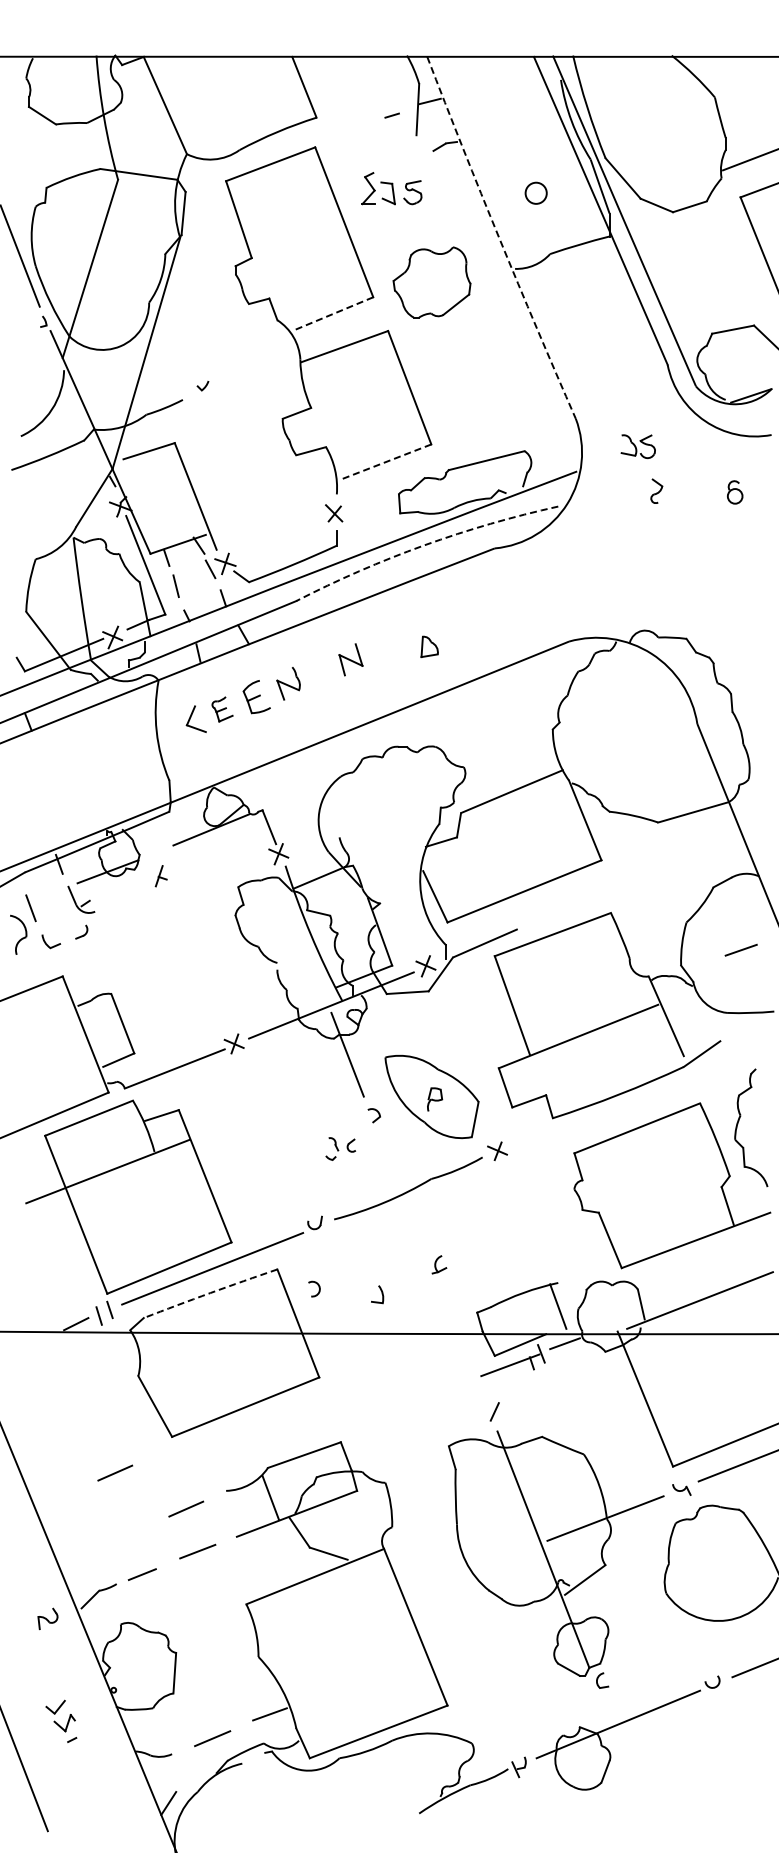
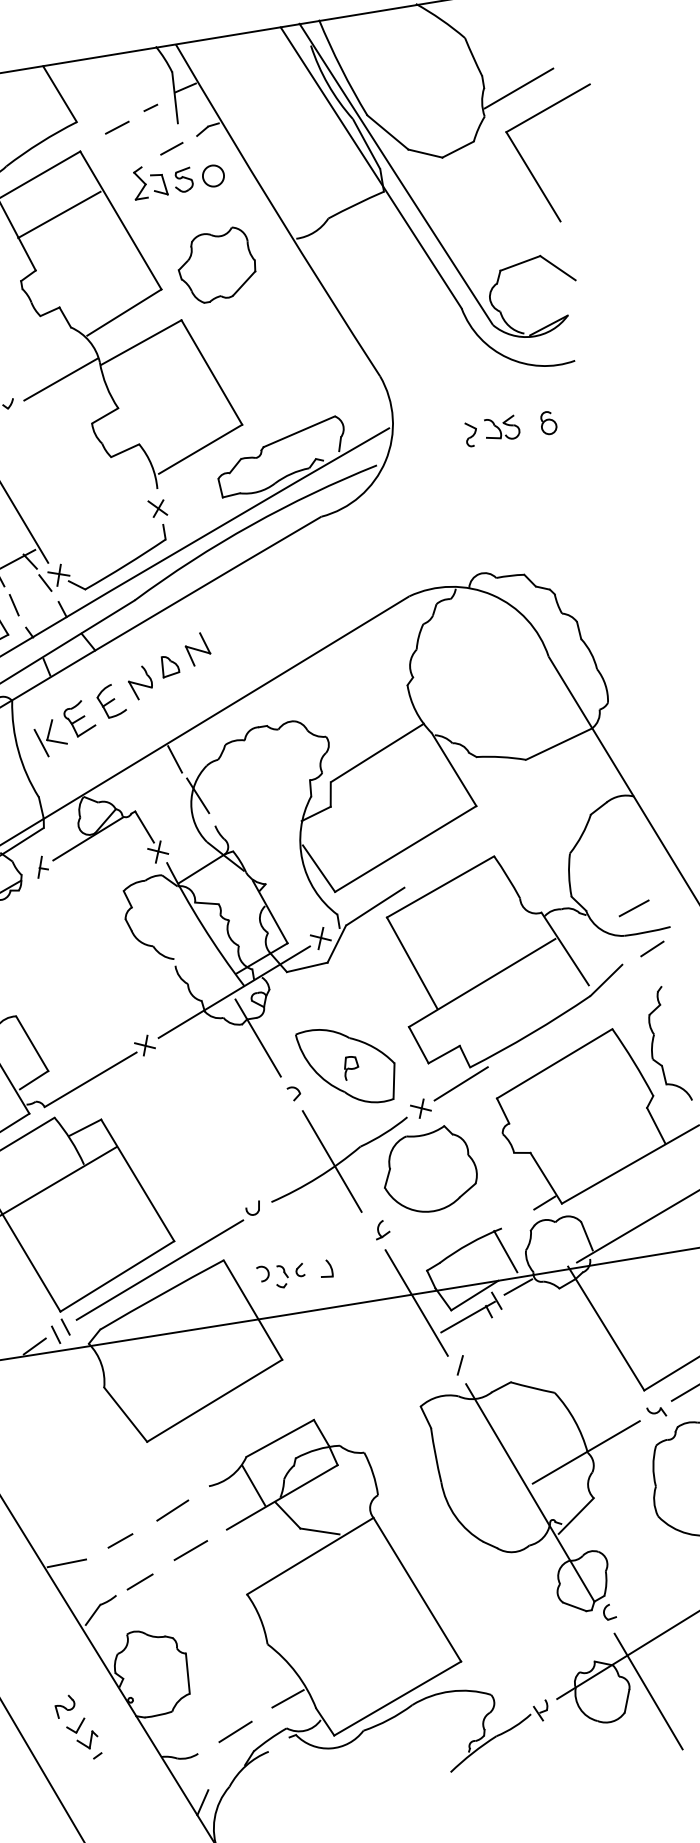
line: (355, 129) -> (117, 127), added
line: (405, 159) -> (170, 148), added
circle: (535, 192) -> (212, 175), moved
line: (283, 206) -> (58, 214), added
arc: (499, 238) -> (276, 211), dashed -> solid
line: (332, 314) -> (124, 312), dashed -> solid
line: (259, 370) -> (61, 379), added
part: (637, 446) -> (501, 428), moved
line: (386, 462) -> (201, 449), dashed -> solid
arc: (424, 545) -> (251, 525), dashed -> solid
part: (429, 646) -> (169, 665), moved
part: (222, 709) -> (79, 718), size x1.43
line: (180, 727) -> (41, 743), added
line: (310, 764) -> (174, 758), added
line: (327, 804) -> (198, 795), added
part: (160, 876) -> (41, 867), moved
line: (740, 949) -> (633, 907), moved
line: (752, 1030) -> (652, 949), added
line: (541, 1132) -> (461, 1083), added
part: (340, 1148) -> (289, 1274), moved
line: (400, 1188) -> (331, 1160), added
part: (495, 1213) -> (429, 1170), added
line: (604, 1264) -> (544, 1202), added
arc: (210, 1293) -> (161, 1294), dashed -> solid
line: (461, 1342) -> (416, 1302), added
line: (115, 1472) -> (97, 1485), removed
line: (129, 1530) -> (120, 1540), added
line: (72, 1543) -> (66, 1562), added
part: (47, 1618) -> (64, 1706), moved
line: (628, 1765) -> (648, 1691), added

